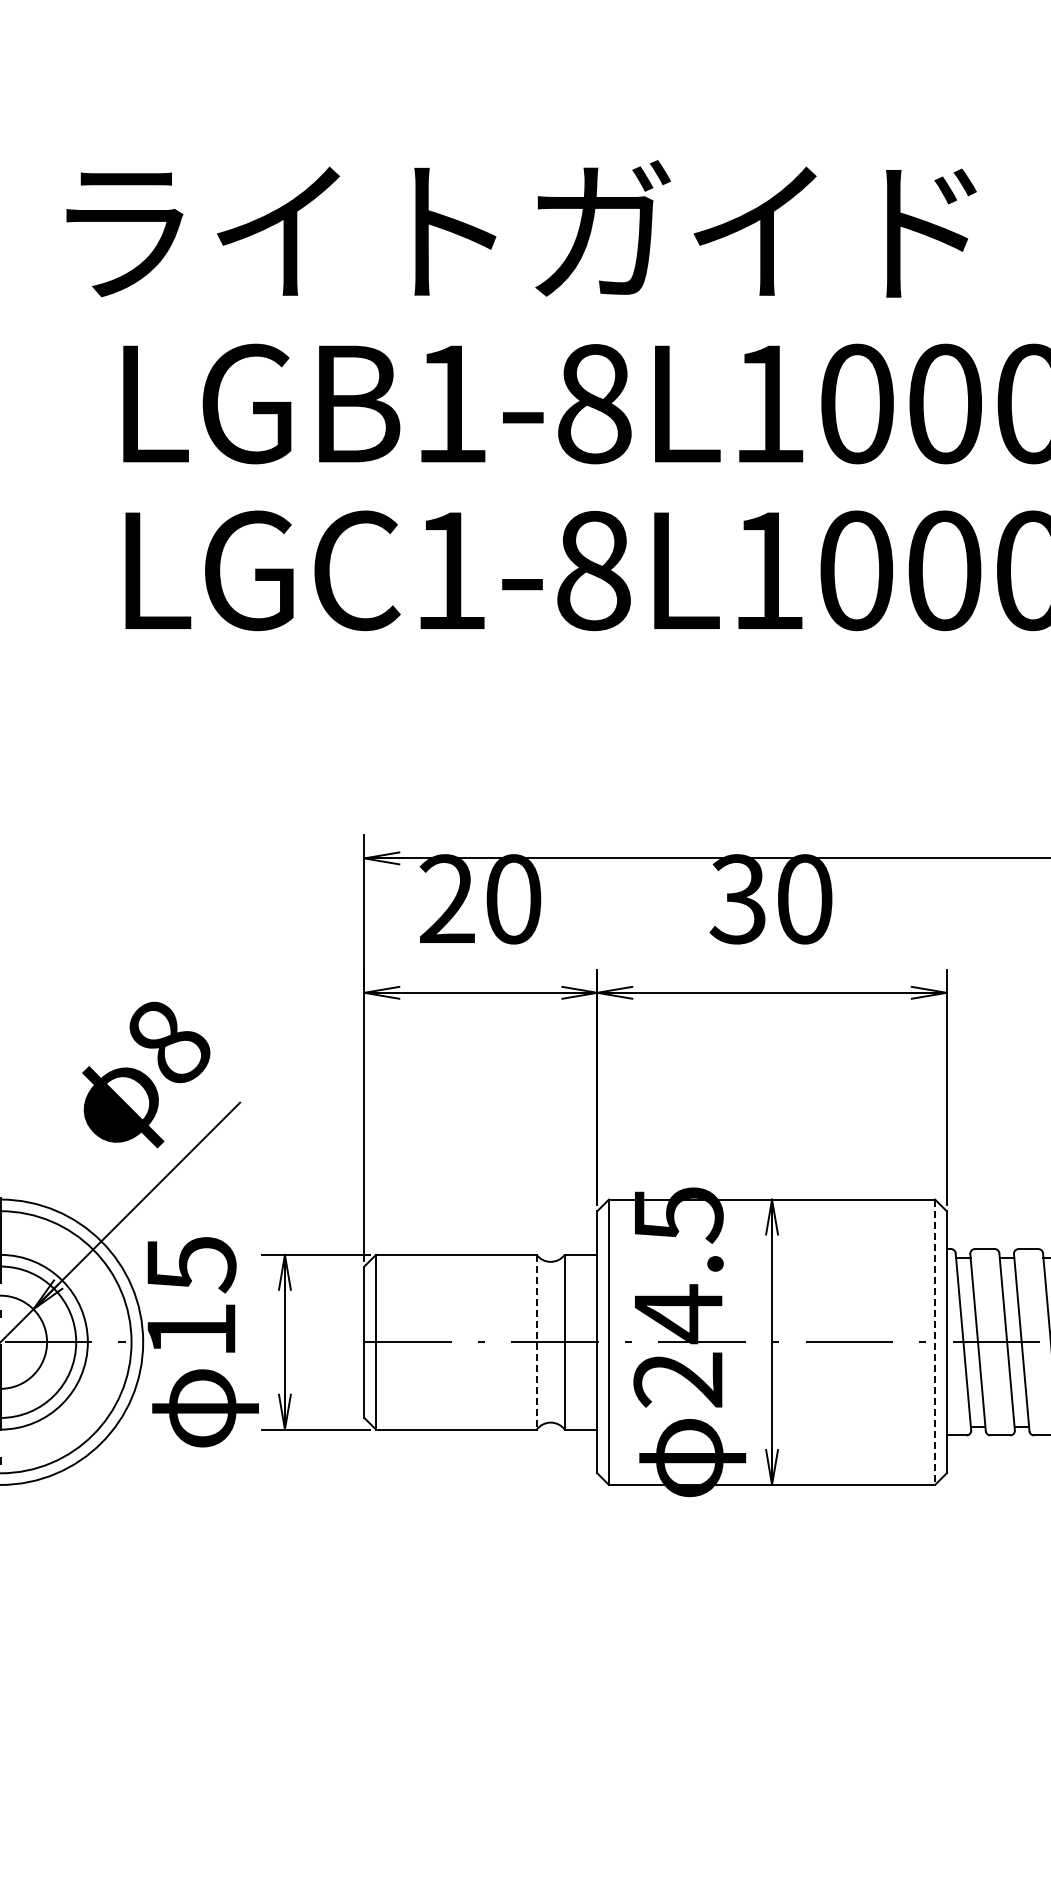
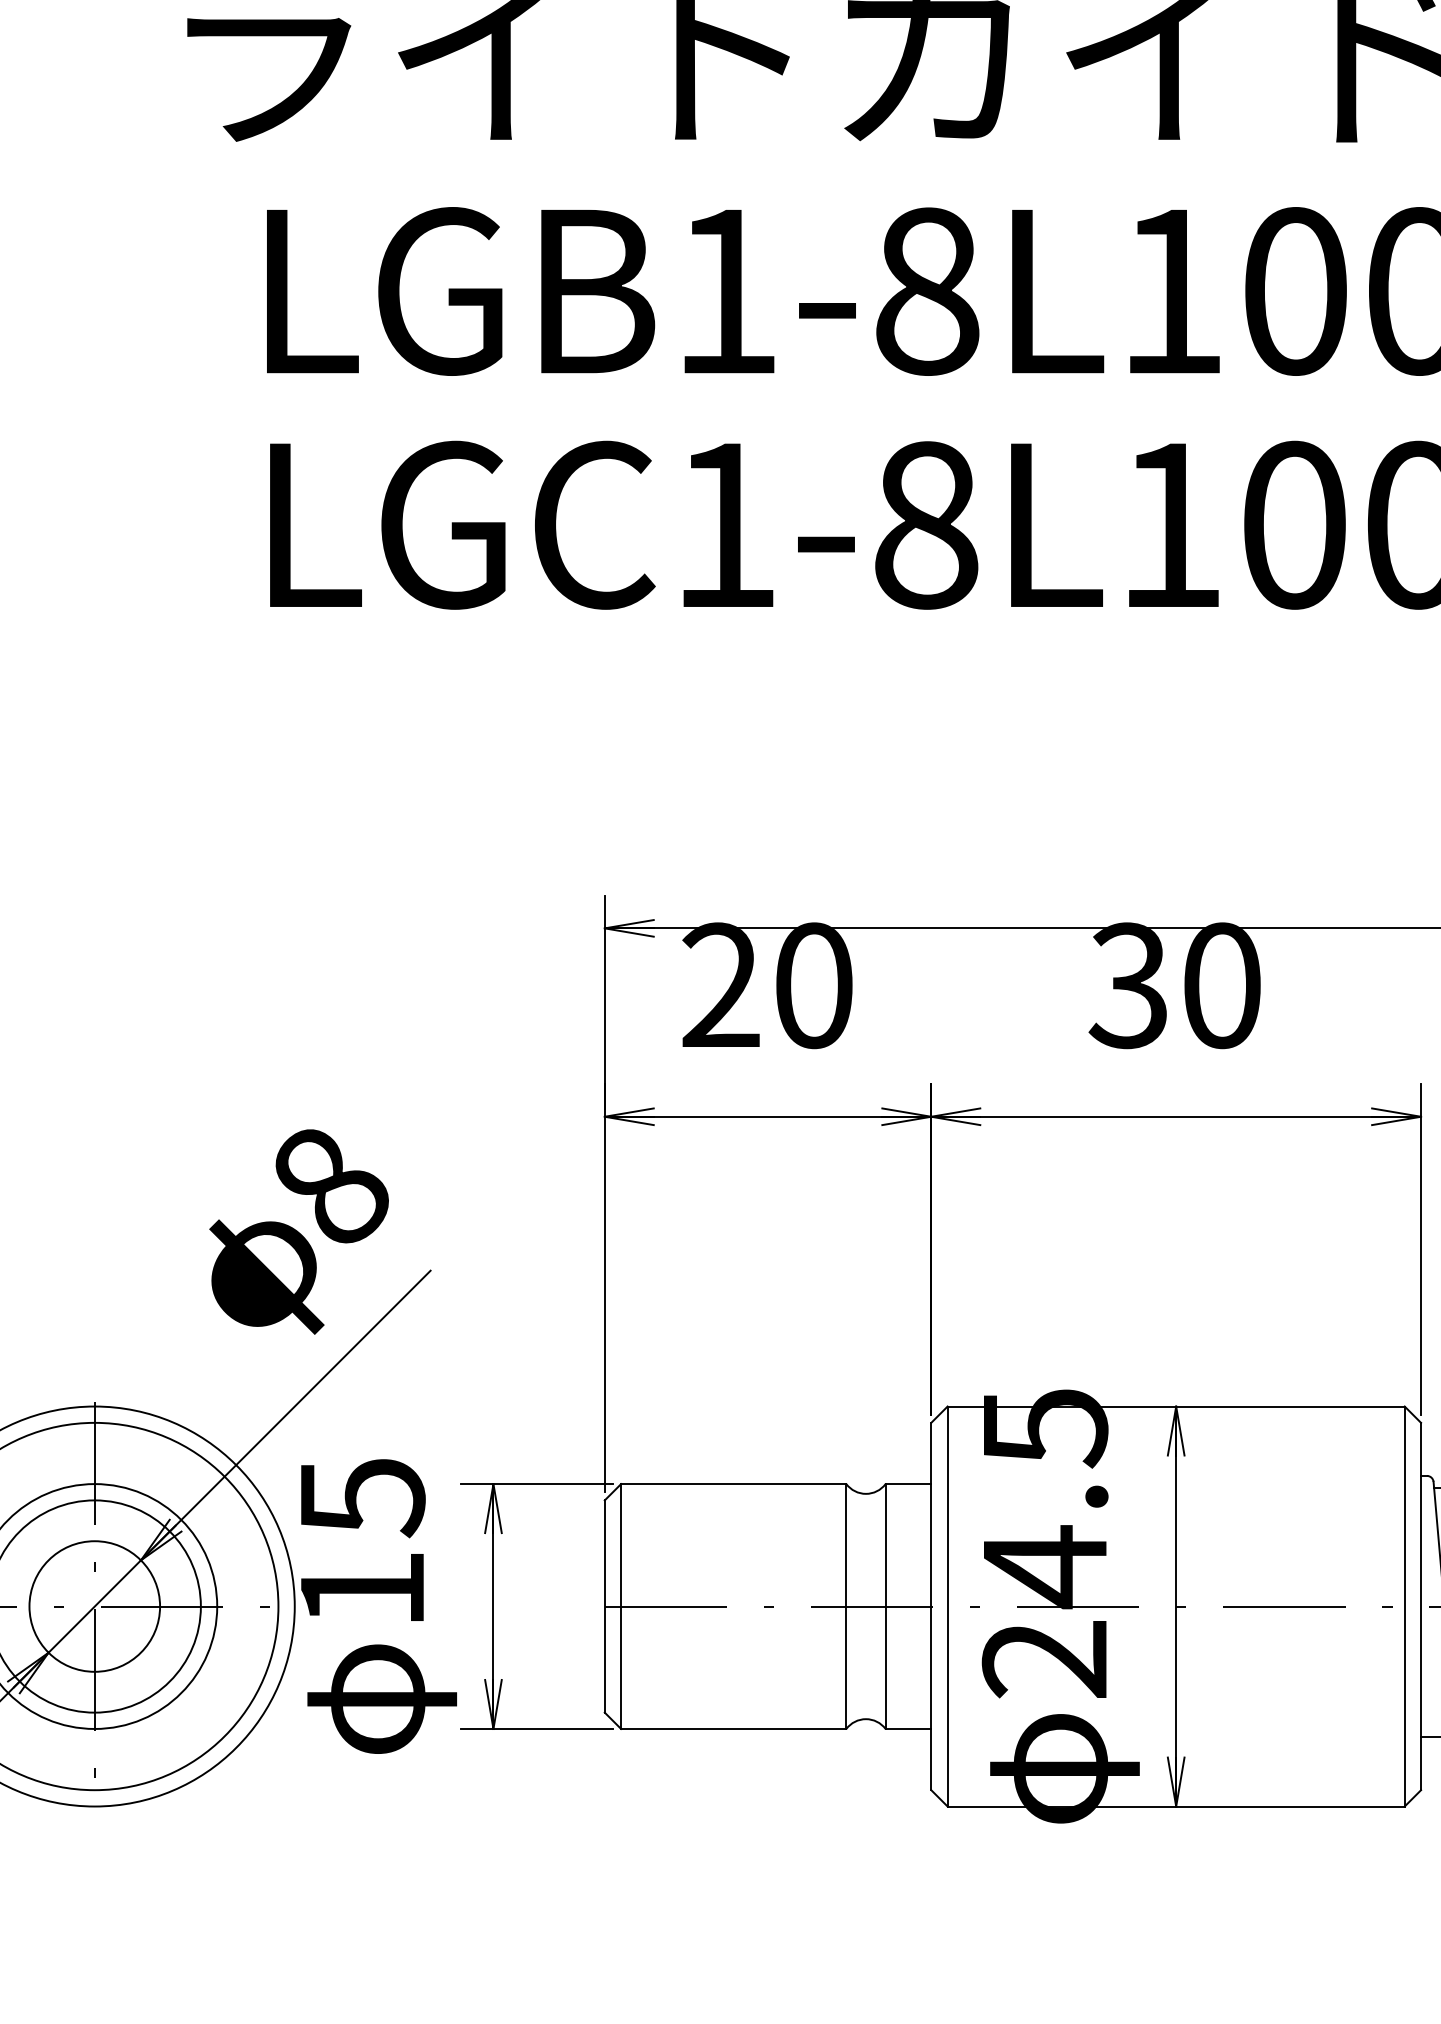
line: (536, 1342) -> (846, 1606), dashed -> solid
line: (935, 1342) -> (1405, 1606), dashed -> solid

